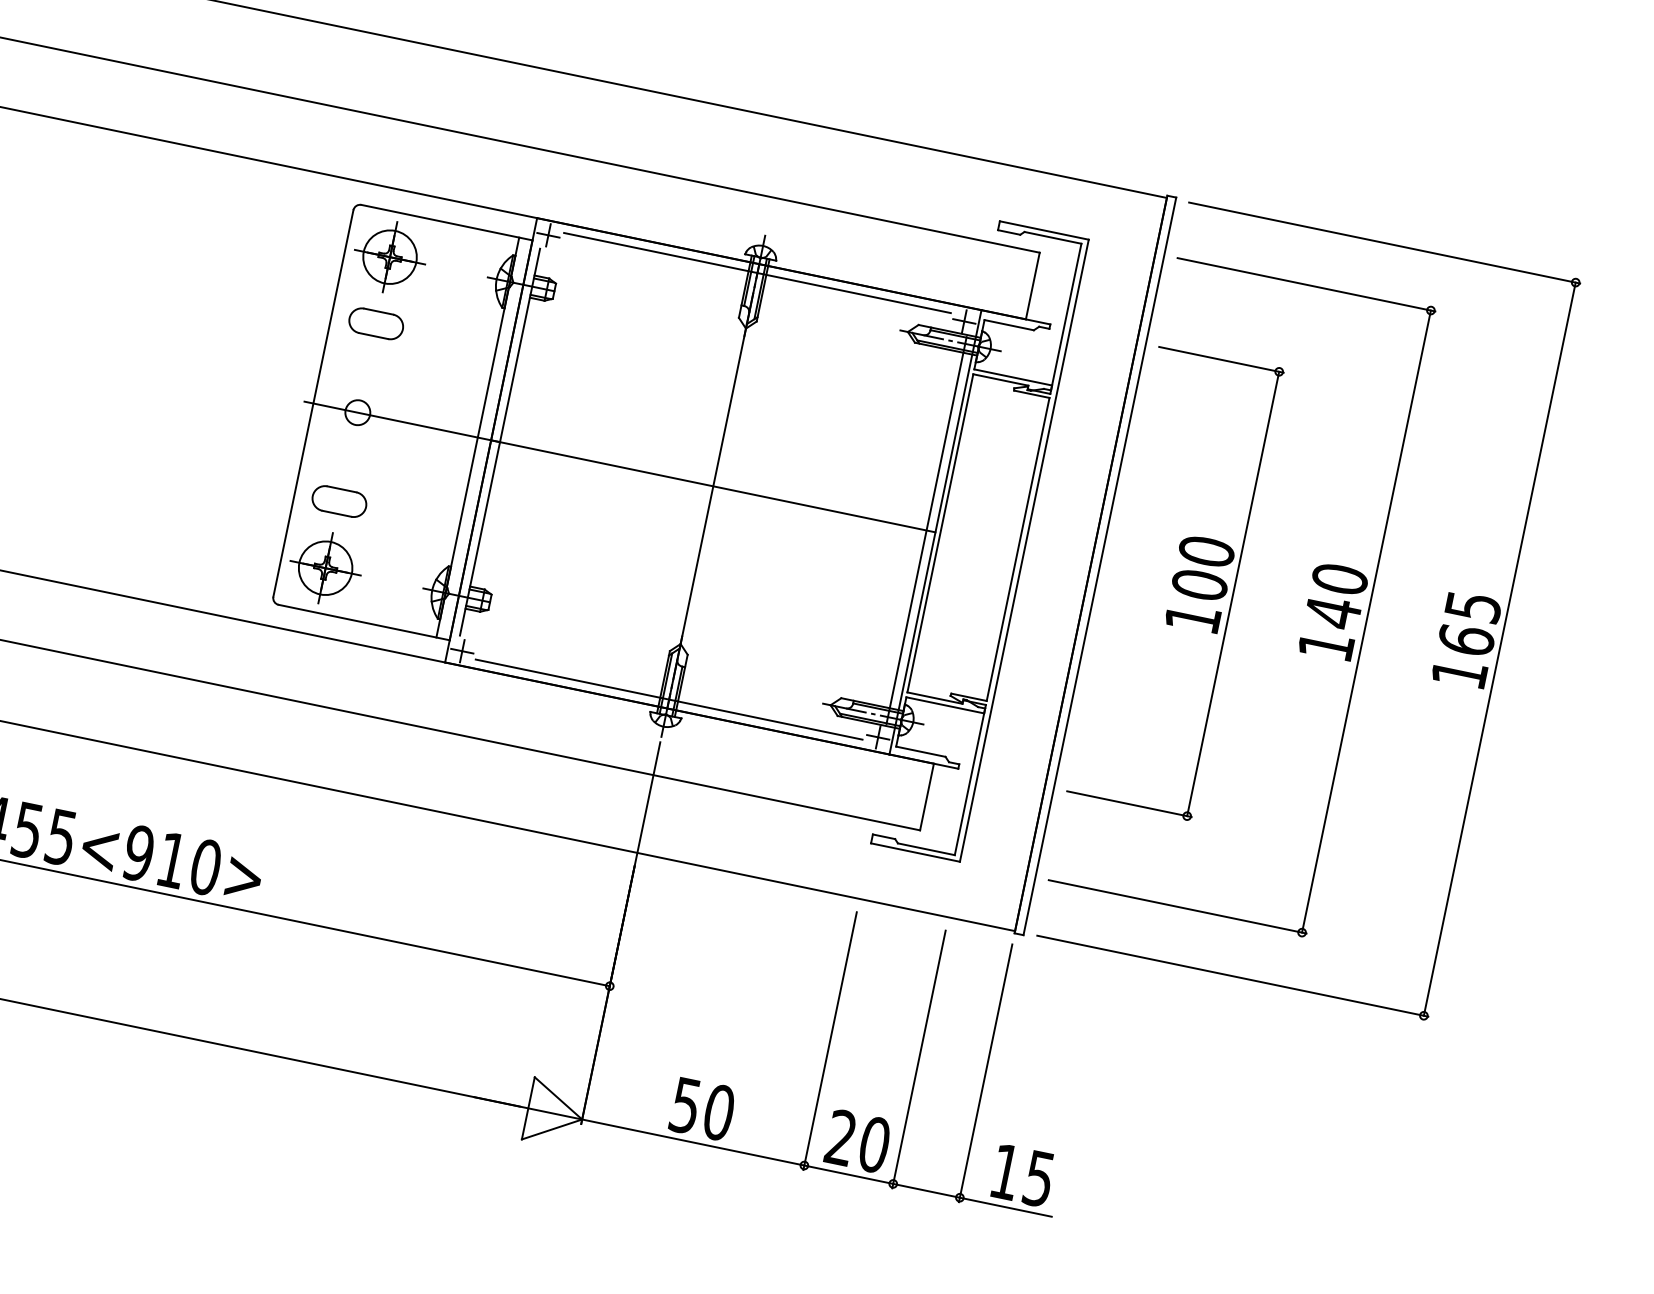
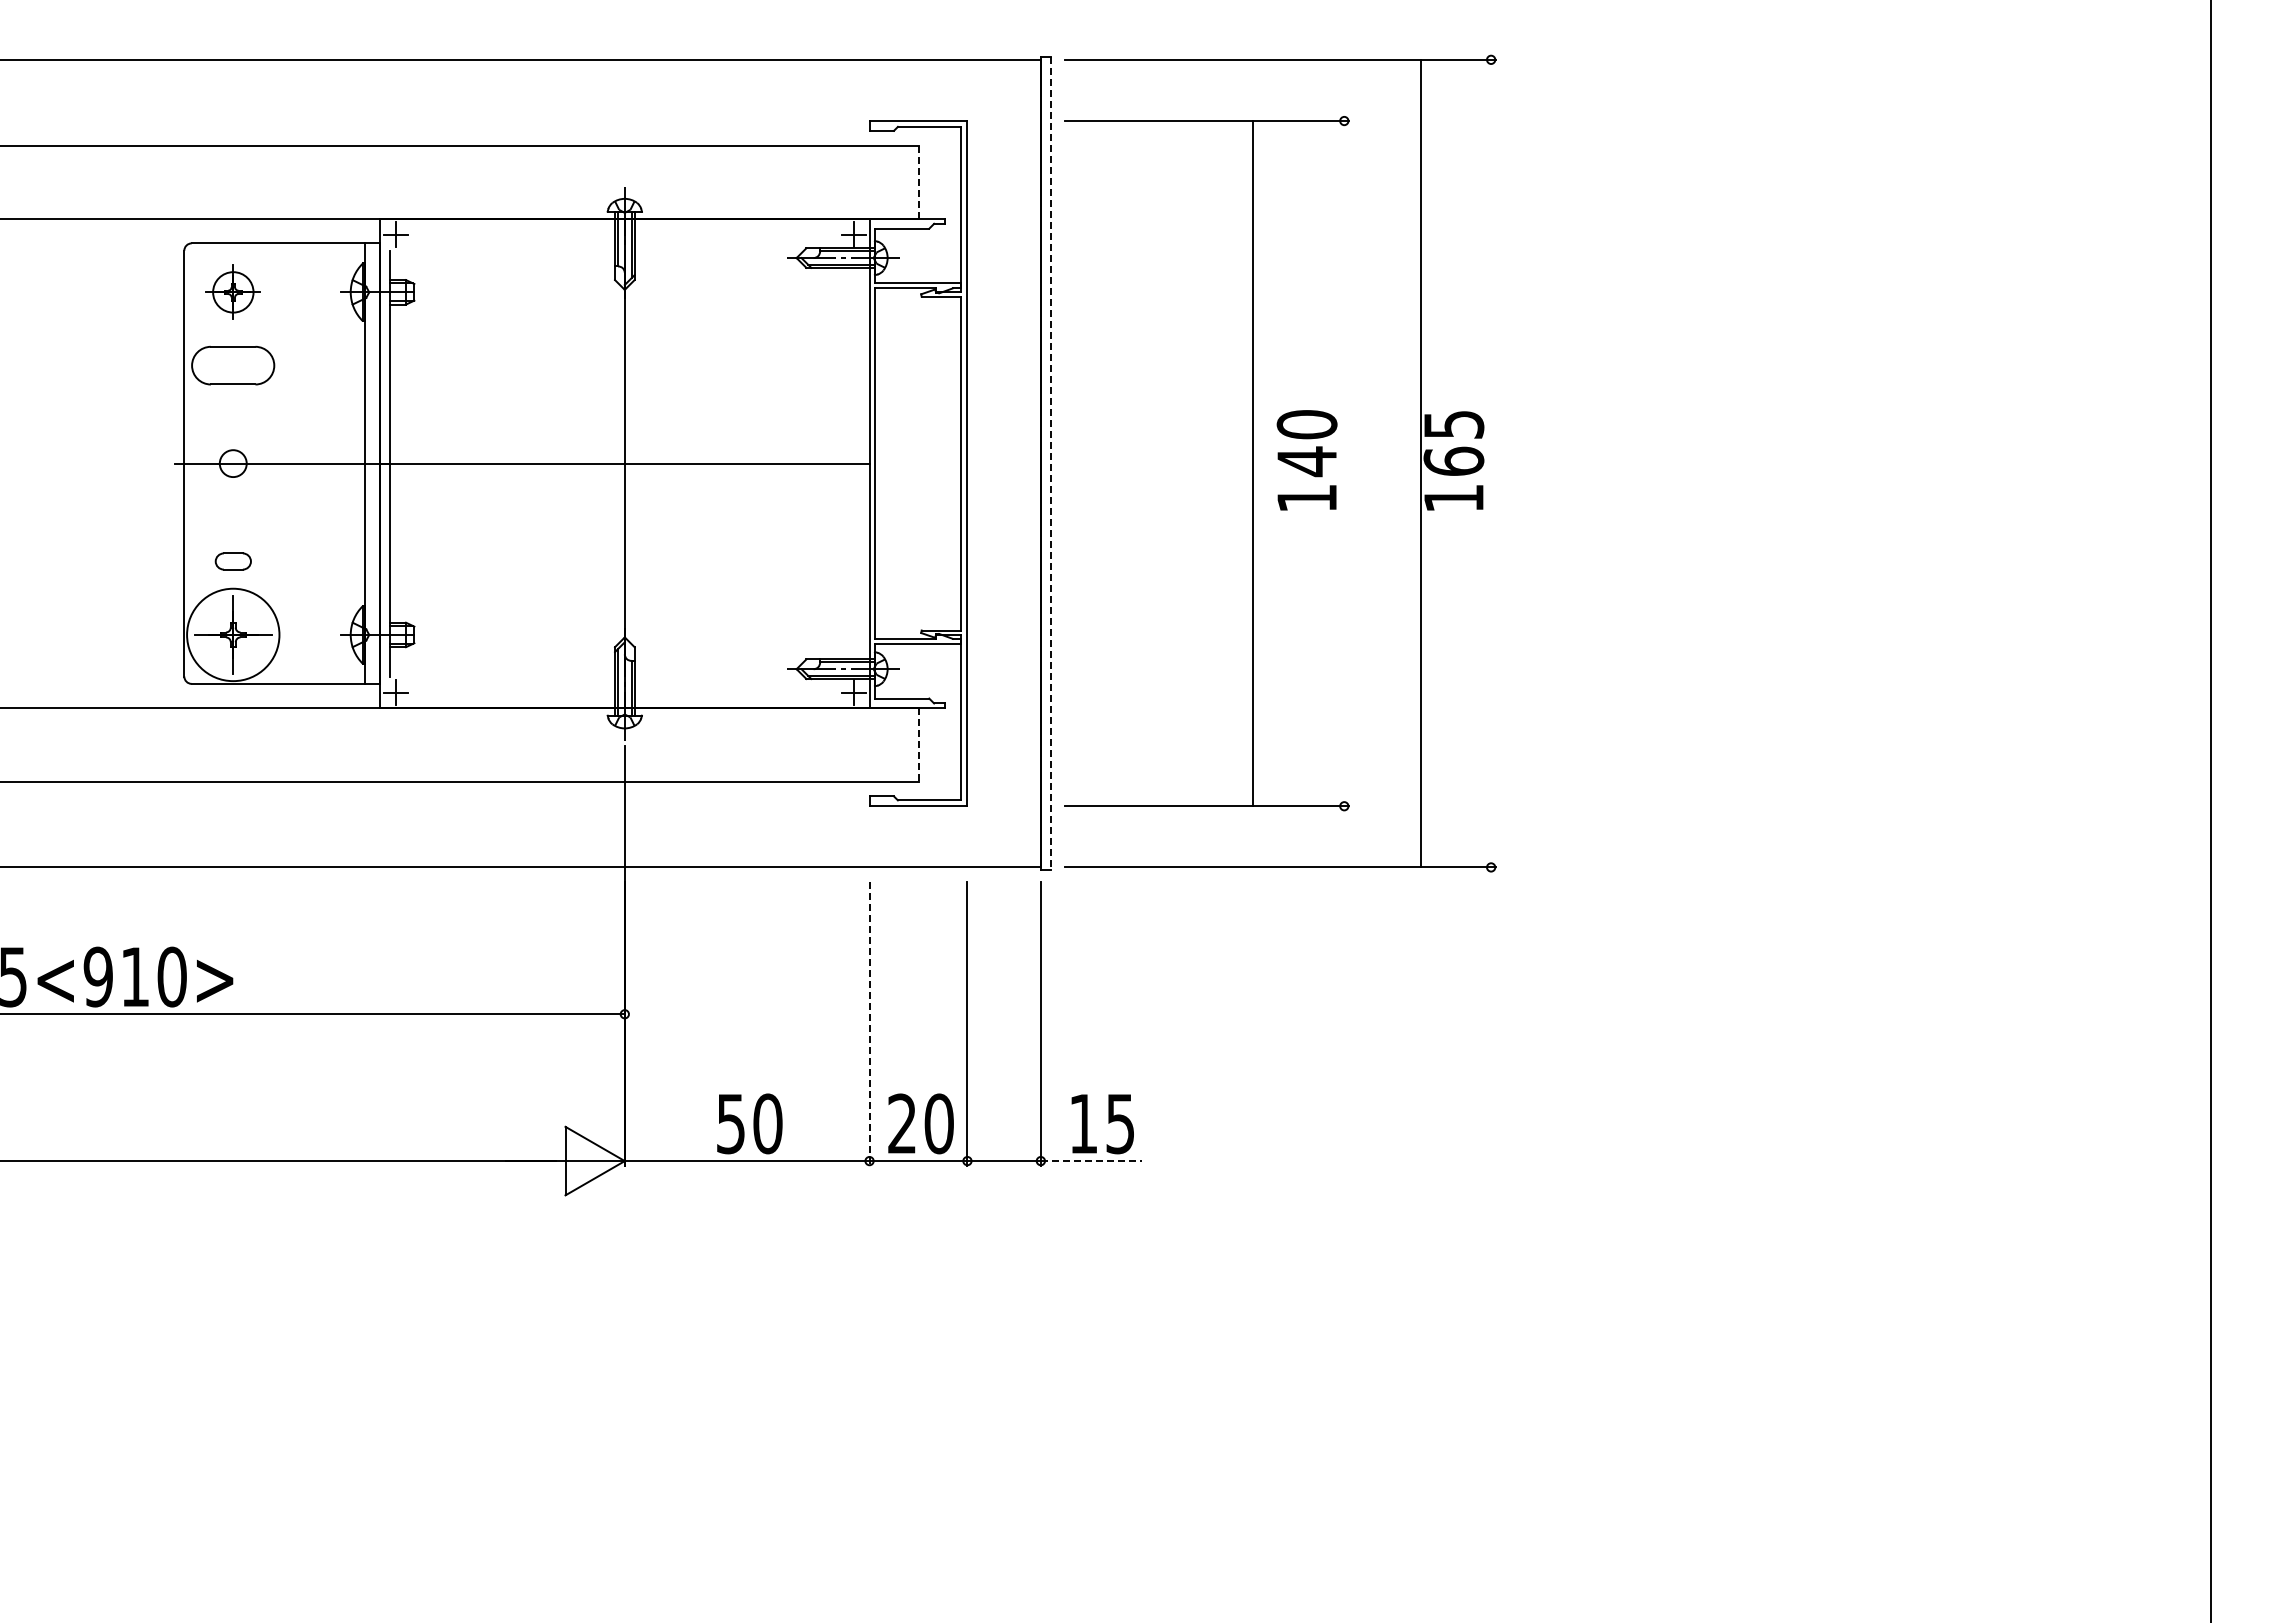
part: (390, 257) -> (233, 292), size x0.7
line: (757, 272) -> (624, 228), removed
line: (1032, 286) -> (918, 182), solid -> dashed
part: (376, 323) -> (233, 365), size x1.4
part: (339, 501) -> (233, 561), size x0.6
line: (926, 530) -> (859, 463), removed
circle: (325, 567) -> (233, 634), size x1.6
line: (1099, 567) -> (1050, 464), solid -> dashed
part: (1175, 581) -> (1133, 463), removed
line: (1366, 621) -> (1253, 463), moved
line: (1500, 649) -> (1421, 463), moved
line: (668, 699) -> (624, 698), removed
line: (926, 797) -> (918, 745), solid -> dashed
line: (829, 1041) -> (869, 1024), solid -> dashed
line: (1005, 1207) -> (1091, 1161), solid -> dashed

